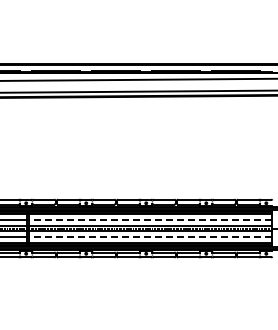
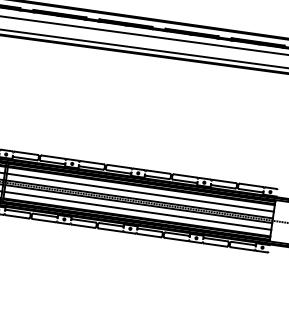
line: (150, 220) -> (140, 192), dashed -> solid
line: (150, 236) -> (137, 210), dashed -> solid

